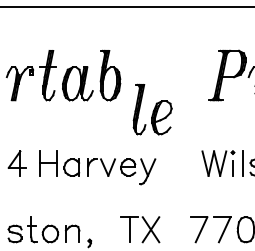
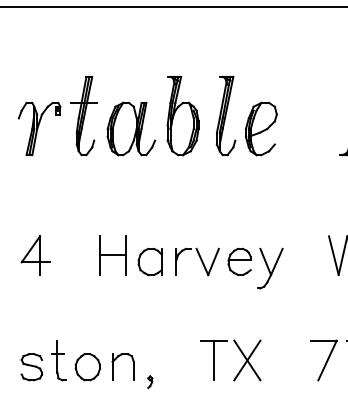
part: (152, 109) -> (246, 115), moved
part: (97, 167) -> (191, 261), moved

